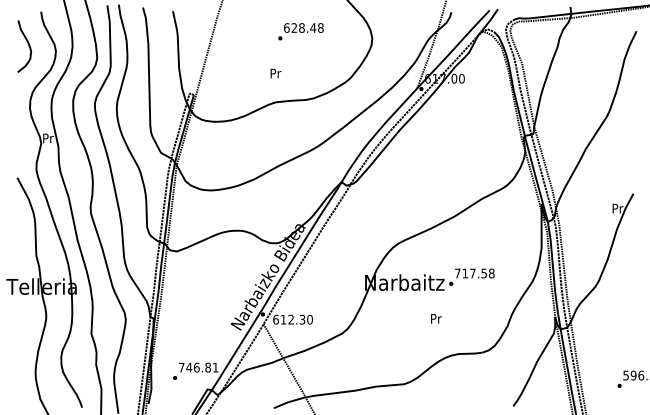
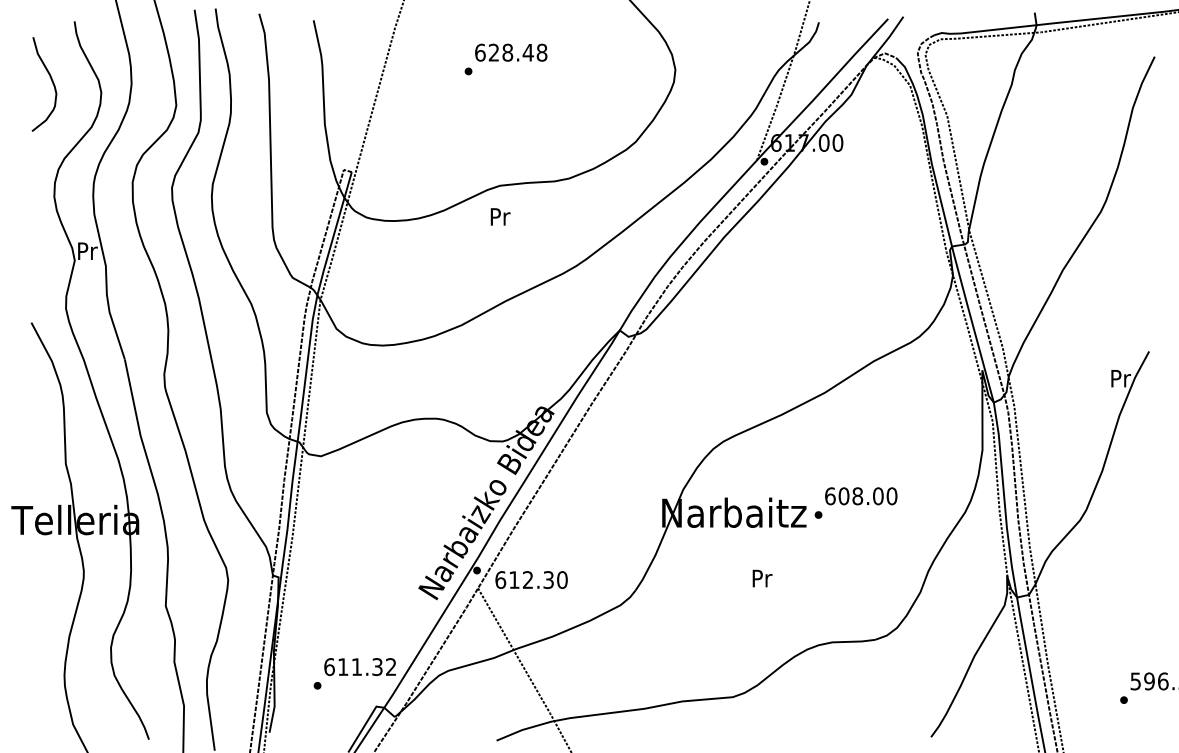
text: (300, 31) -> (505, 59), moved
text: (275, 73) -> (499, 216), moved
text: (474, 273) -> (860, 496), 717.58 -> 608.00
text: (436, 318) -> (762, 577), moved
text: (198, 367) -> (360, 666), 746.81 -> 611.32

